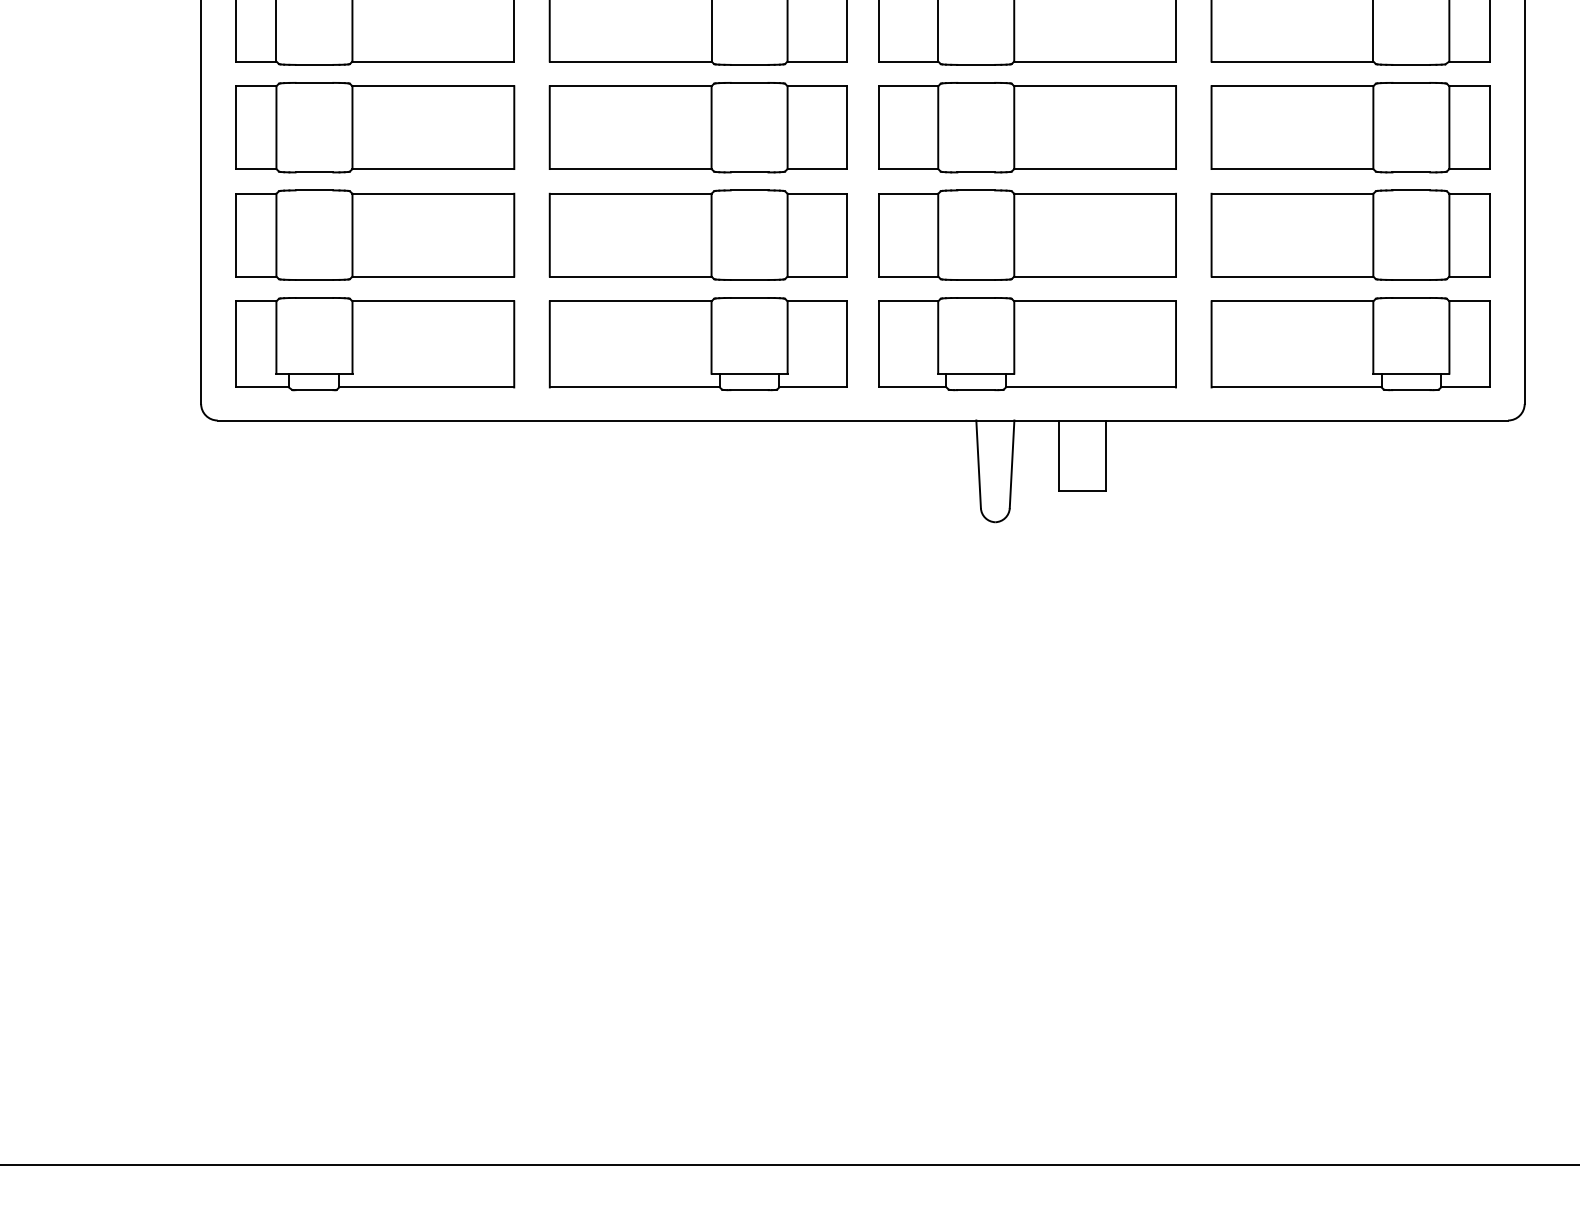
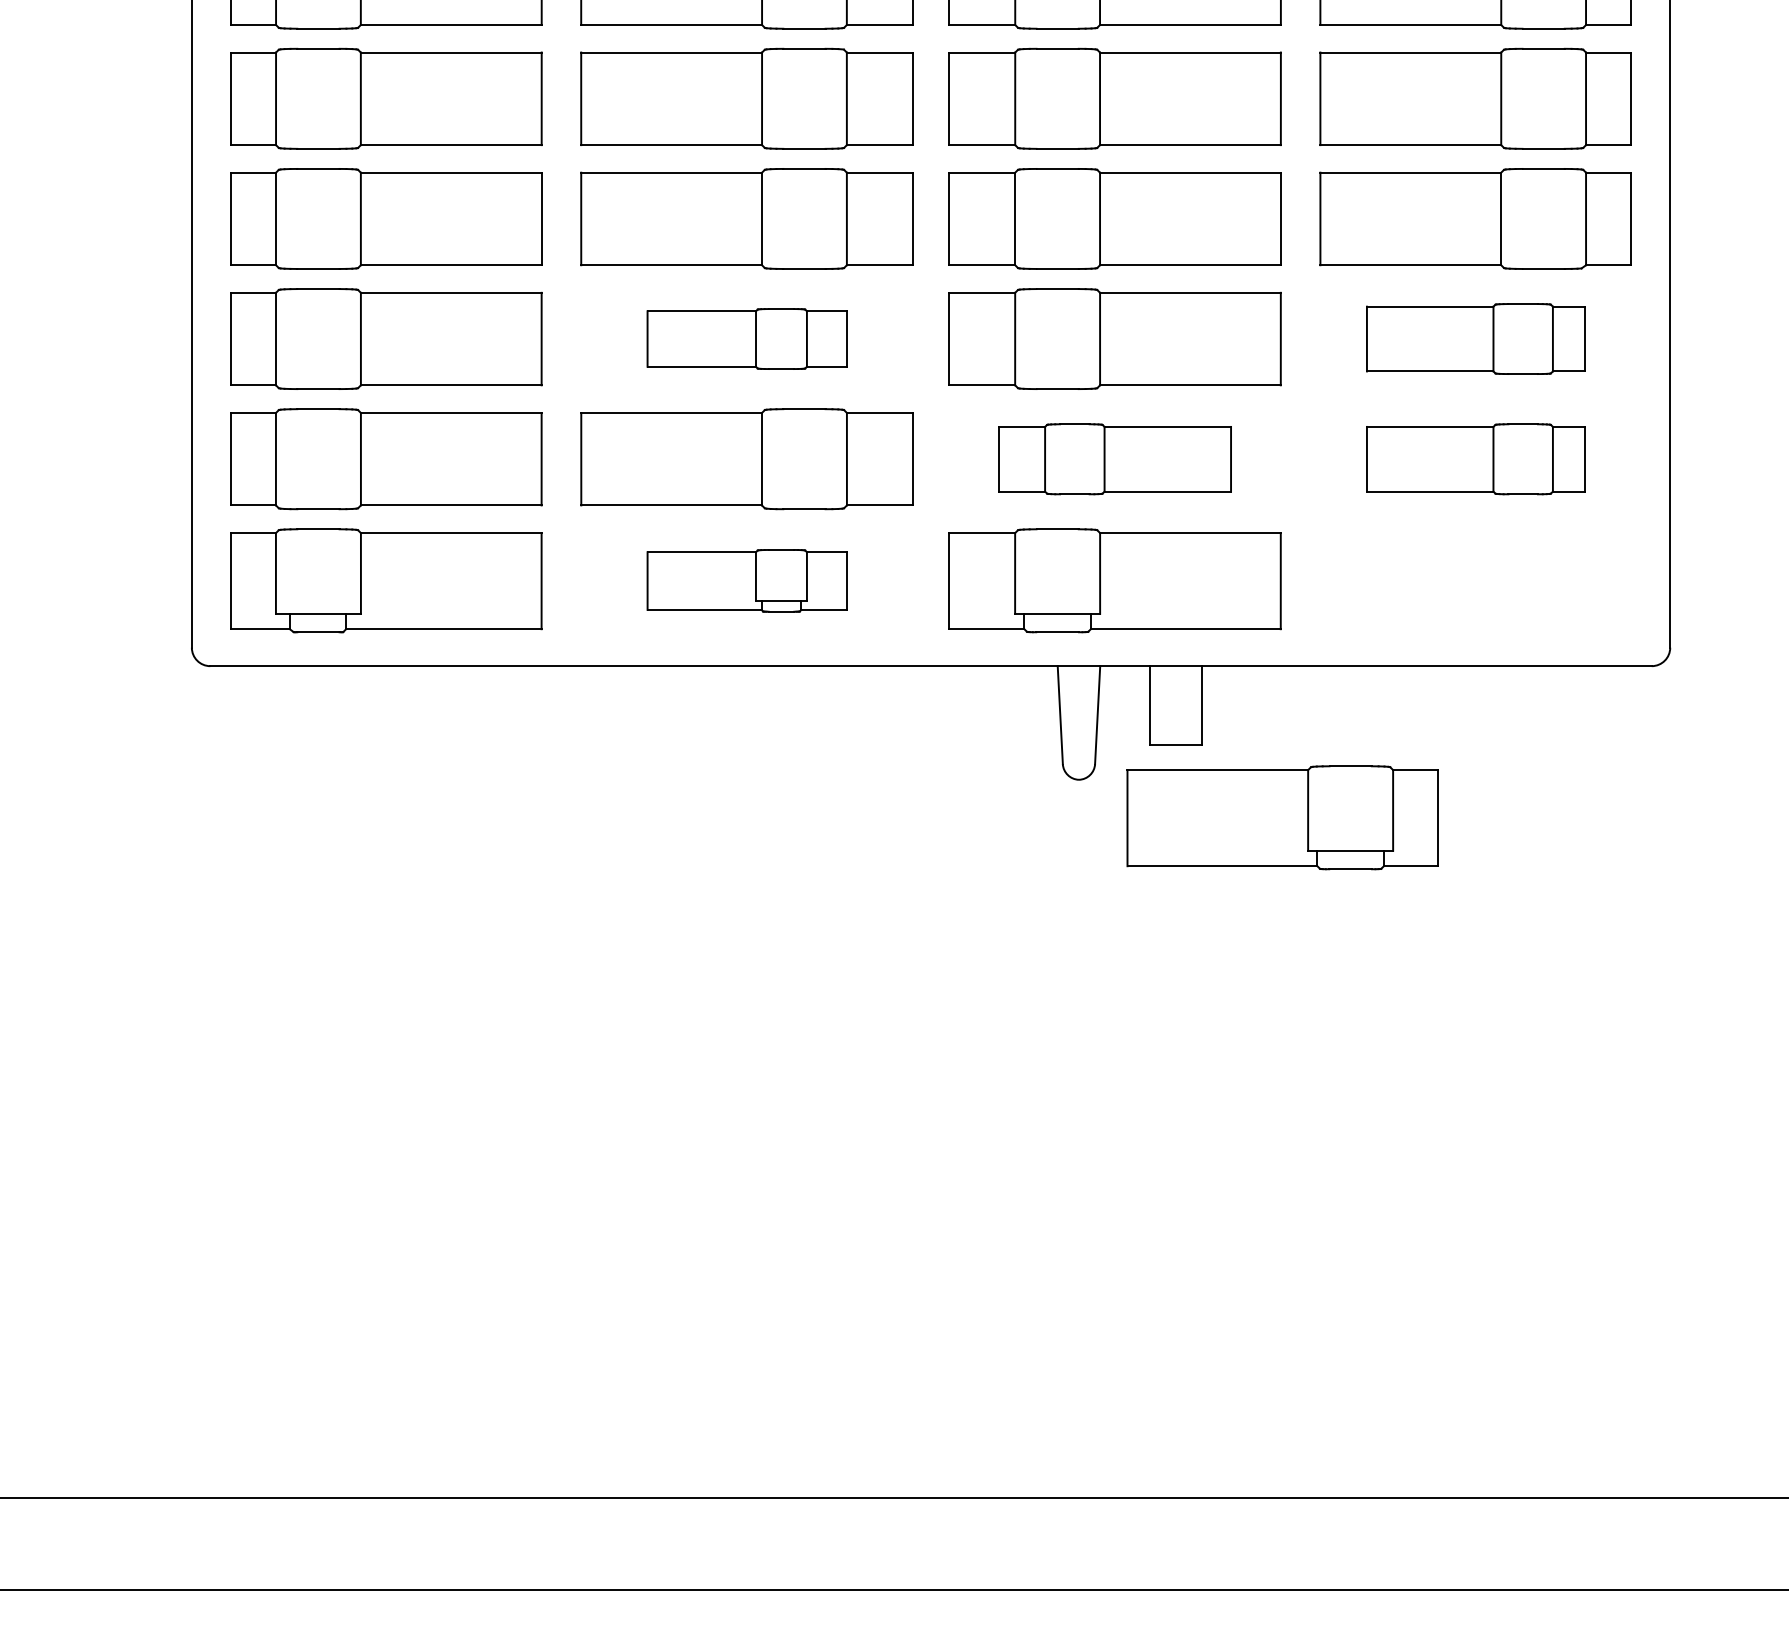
part: (697, 127) -> (746, 338), size x0.6
part: (1350, 127) -> (1475, 338), size x0.7
part: (1027, 235) -> (1114, 459), size x0.7
part: (1350, 235) -> (1475, 459), size x0.7
part: (697, 343) -> (746, 580), size x0.6
part: (1350, 343) -> (1282, 817), moved

